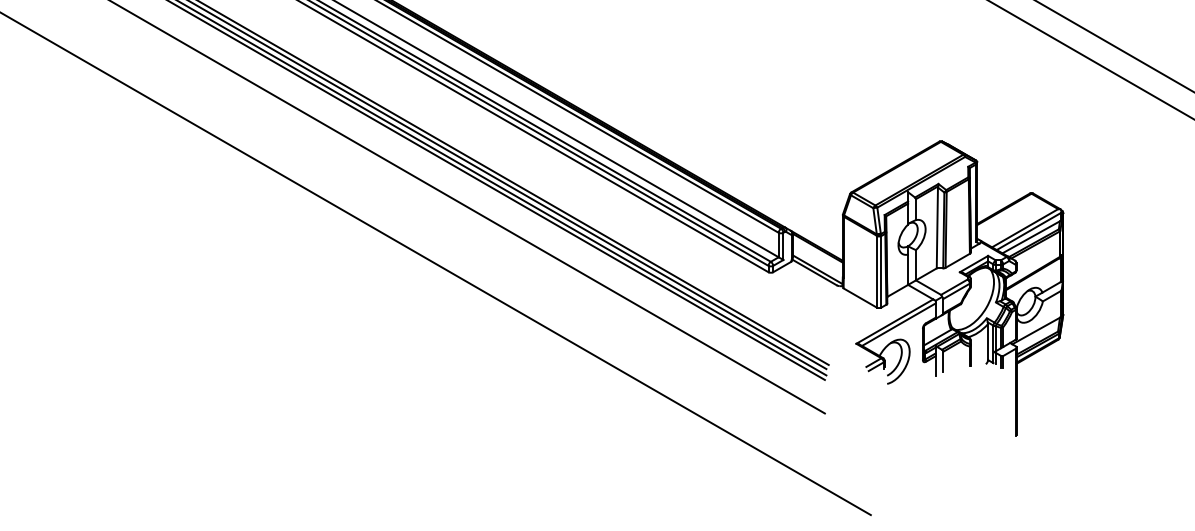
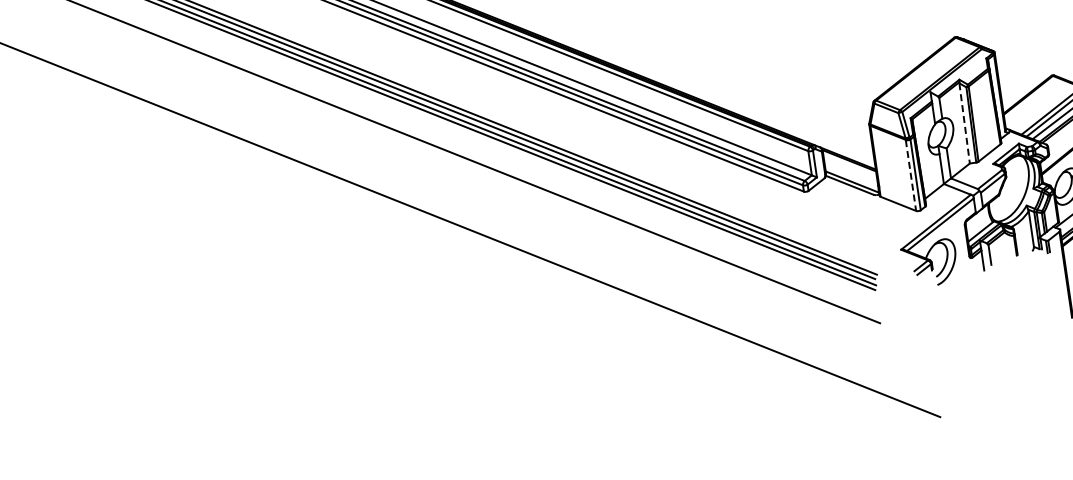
line: (937, 228) -> (964, 123), solid -> dashed
line: (876, 271) -> (910, 175), solid -> dashed

